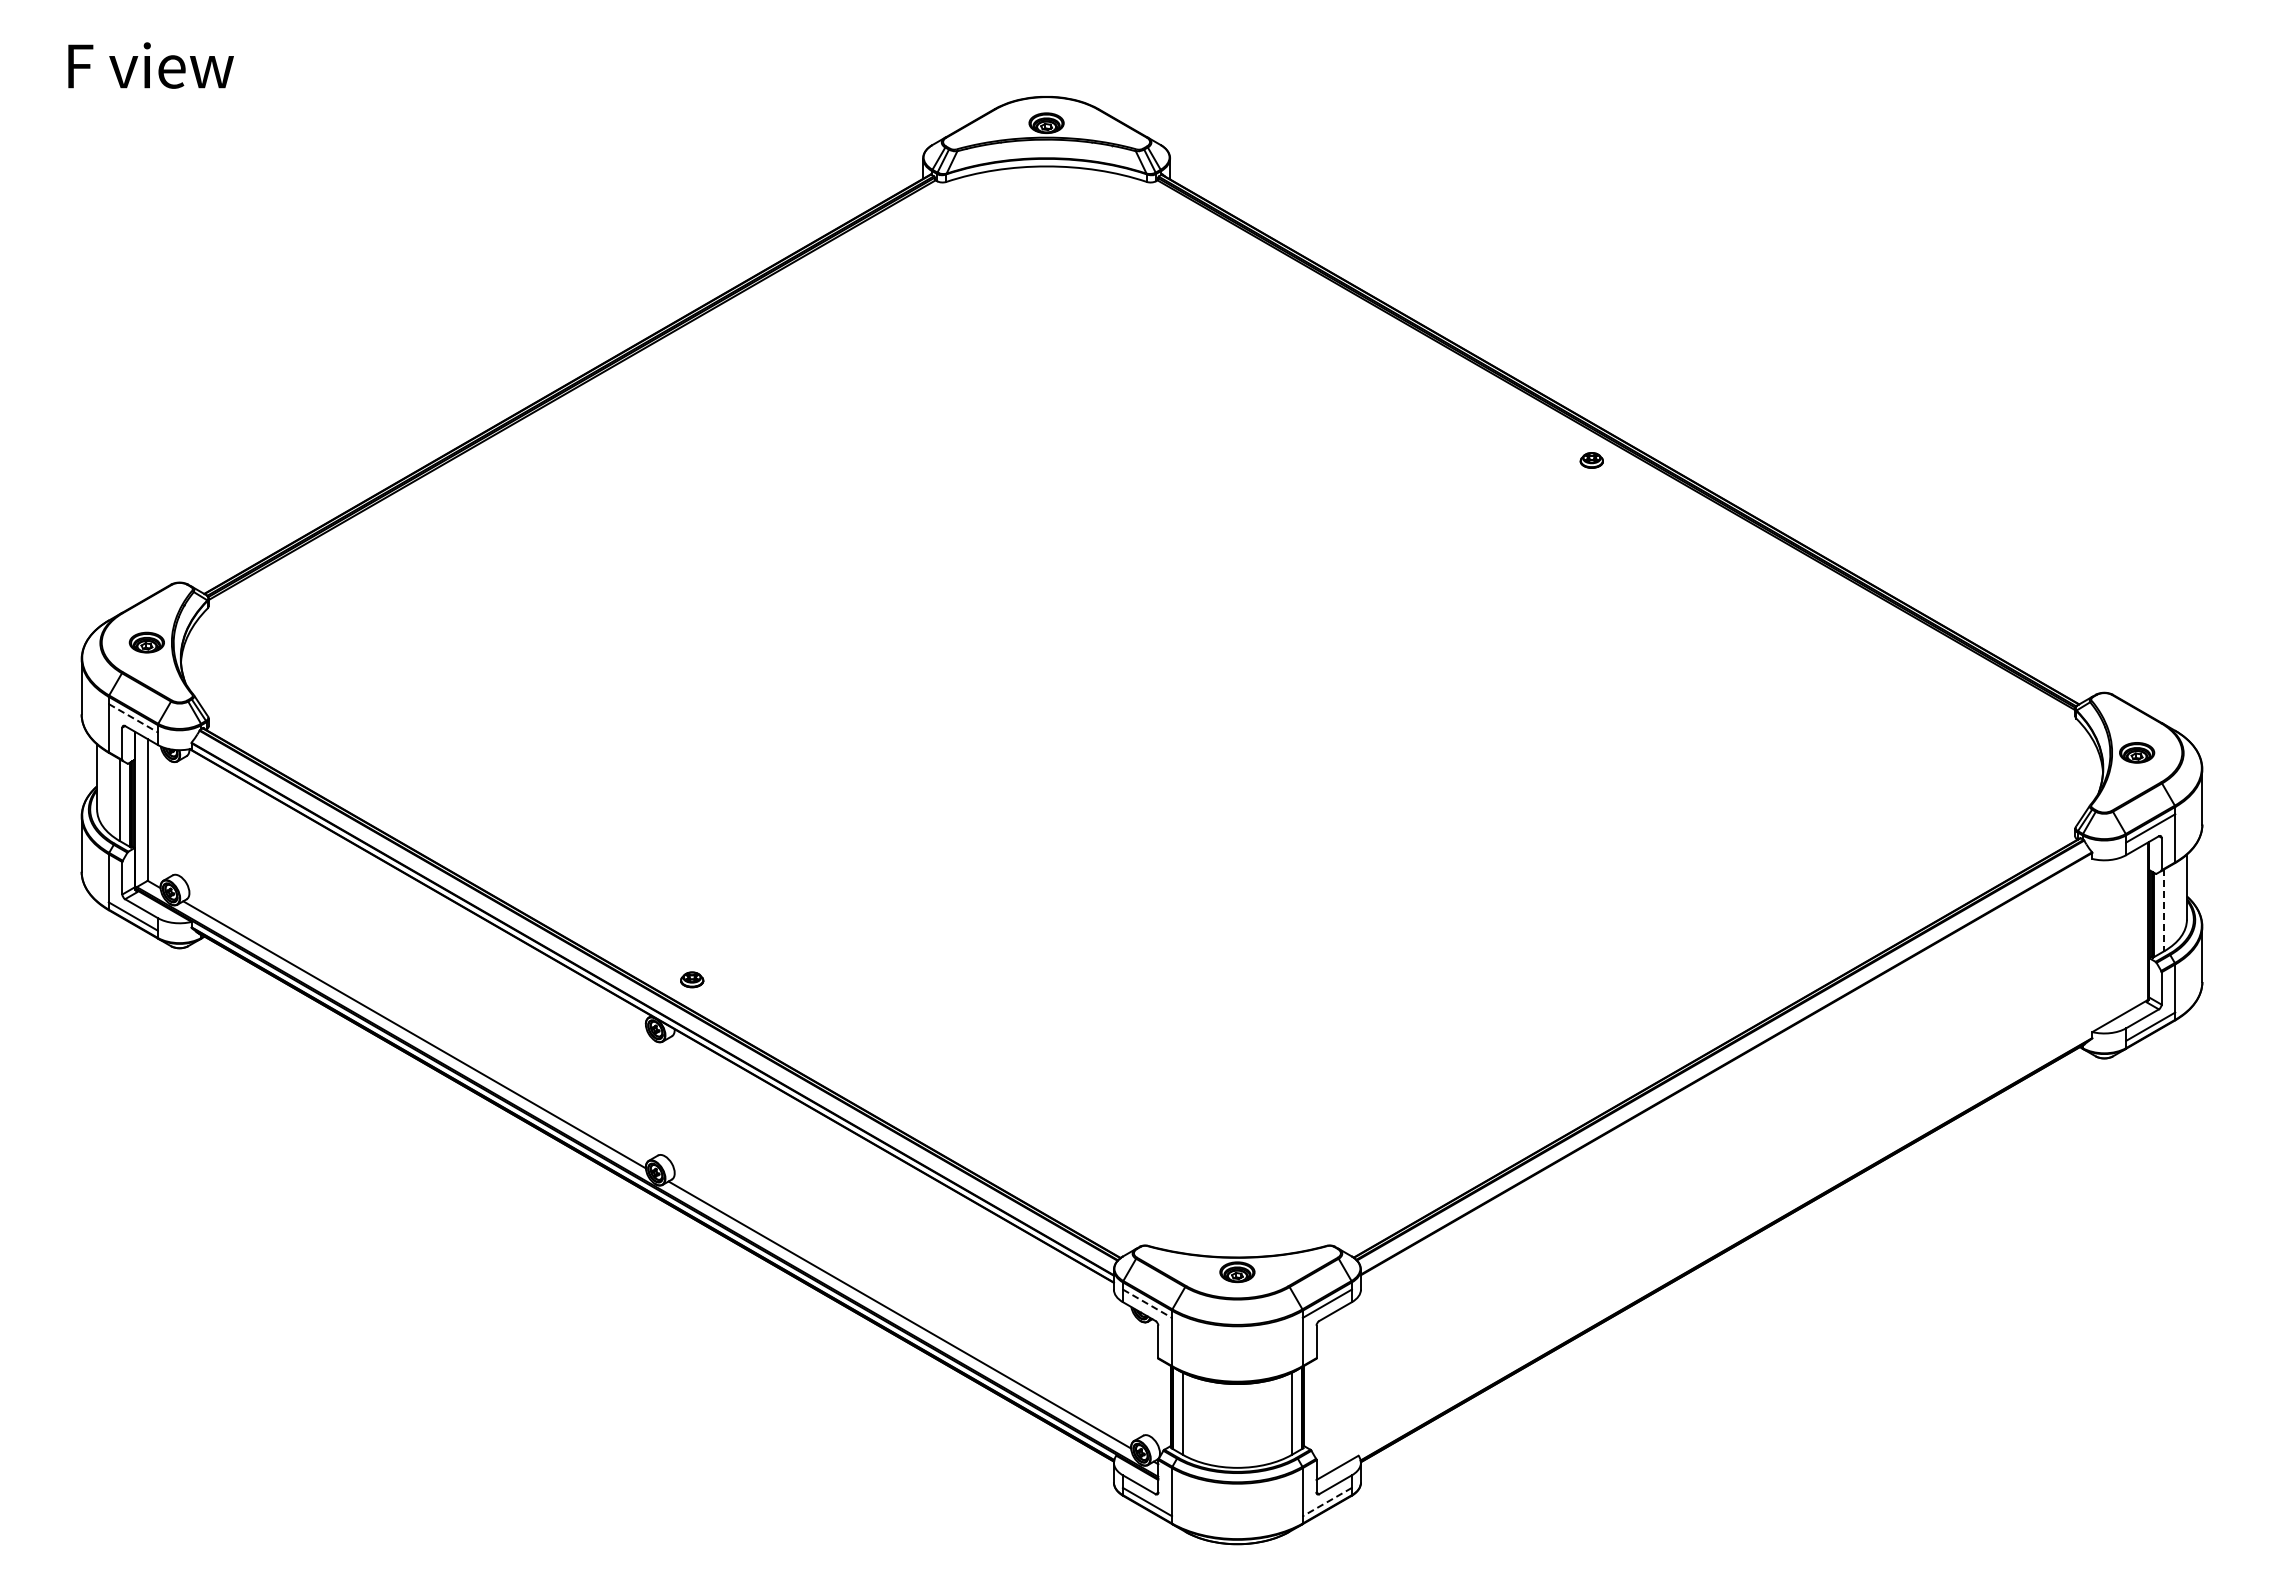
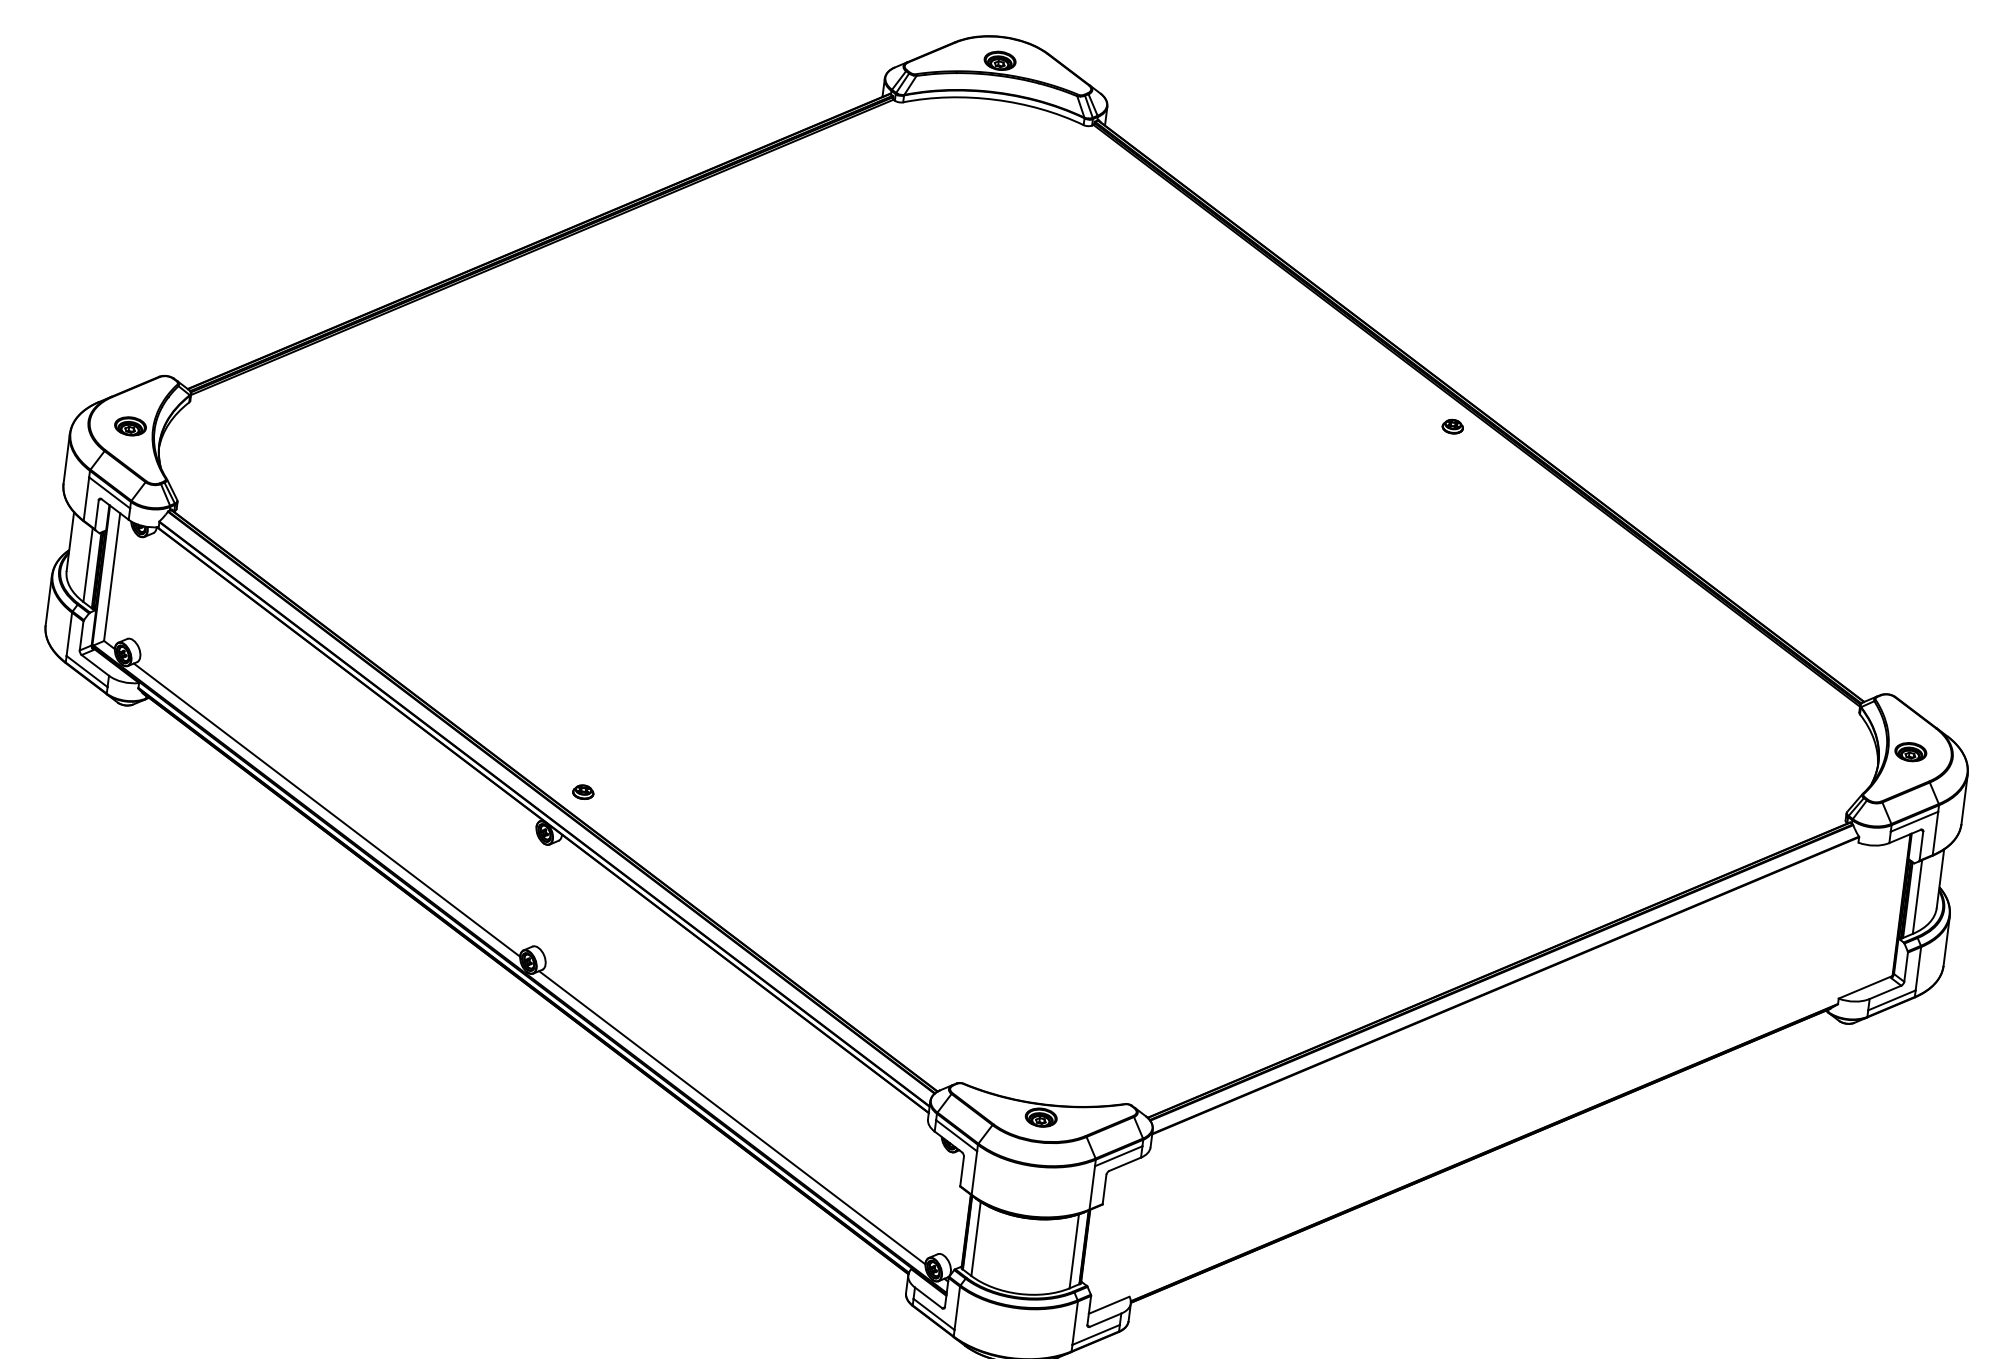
line: (133, 718) -> (109, 493), dashed -> solid
line: (2164, 910) -> (1917, 897), dashed -> solid
line: (1147, 1303) -> (956, 1135), dashed -> solid
line: (1326, 1502) -> (1095, 1335), dashed -> solid

